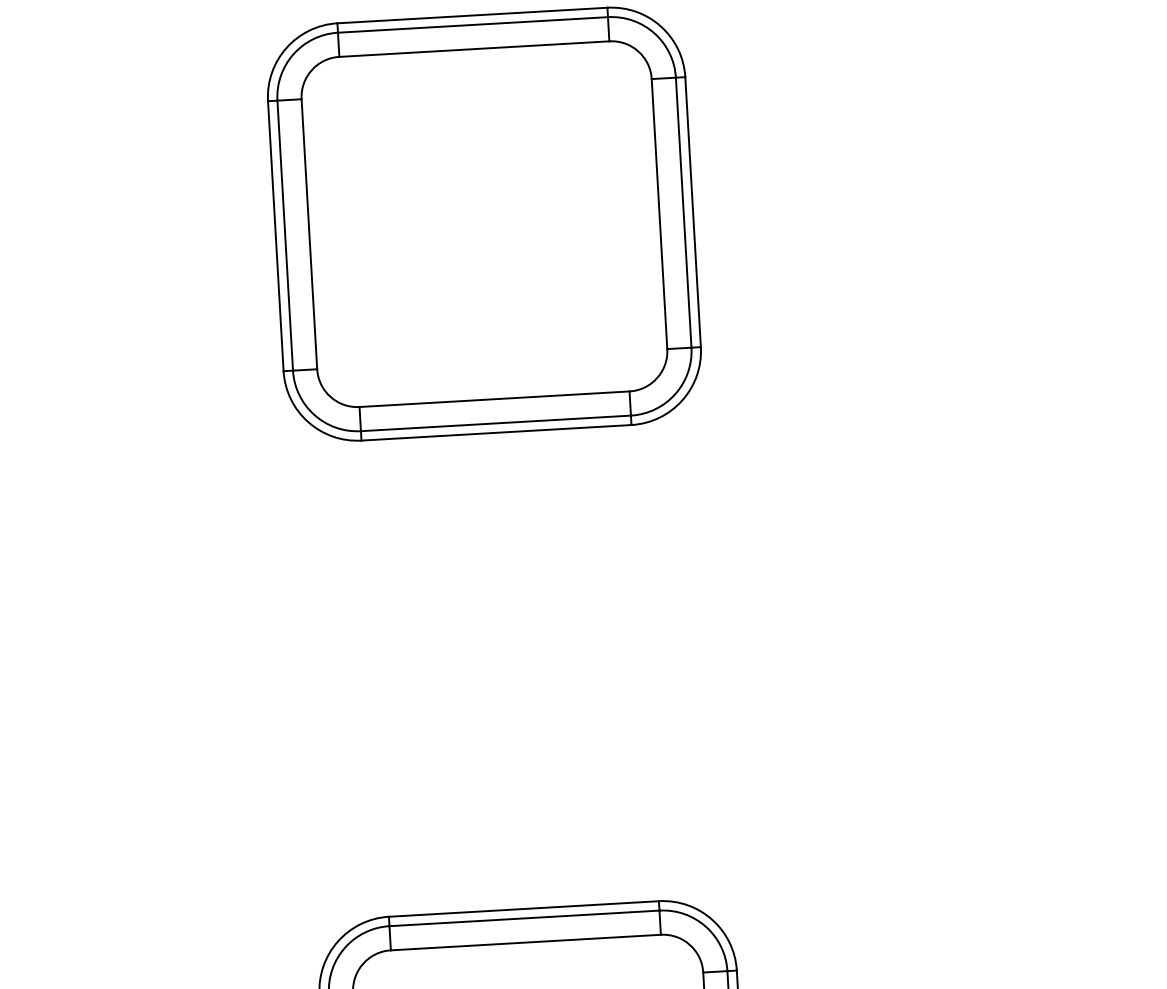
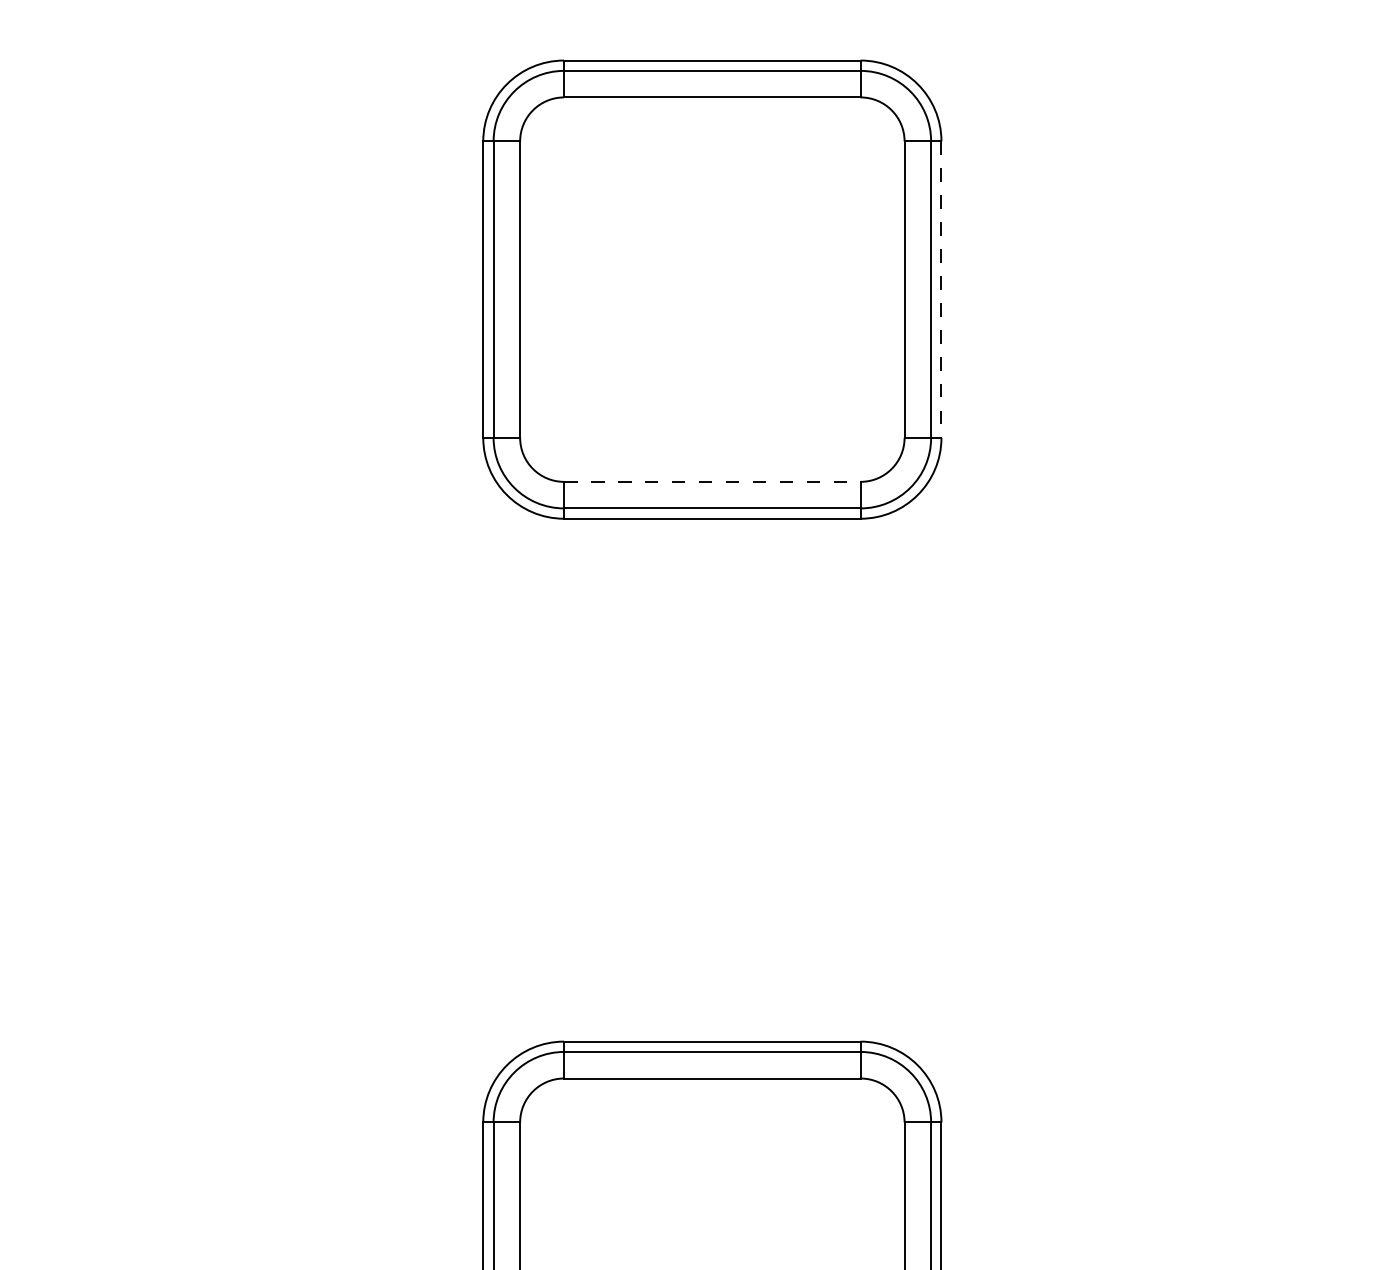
line: (693, 212) -> (941, 290), solid -> dashed
line: (494, 398) -> (712, 481), solid -> dashed

